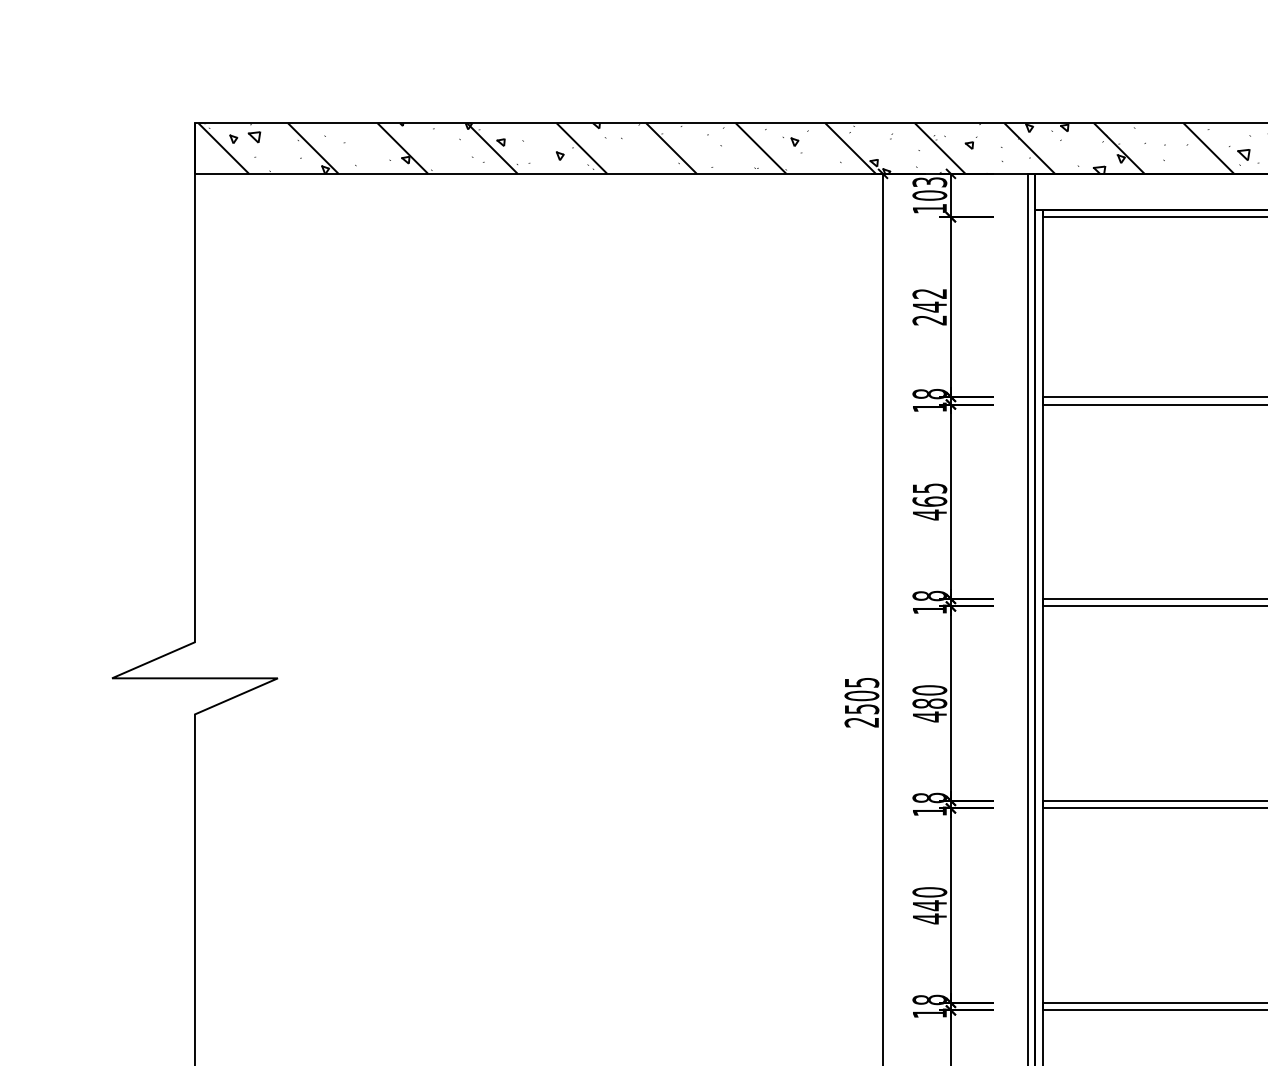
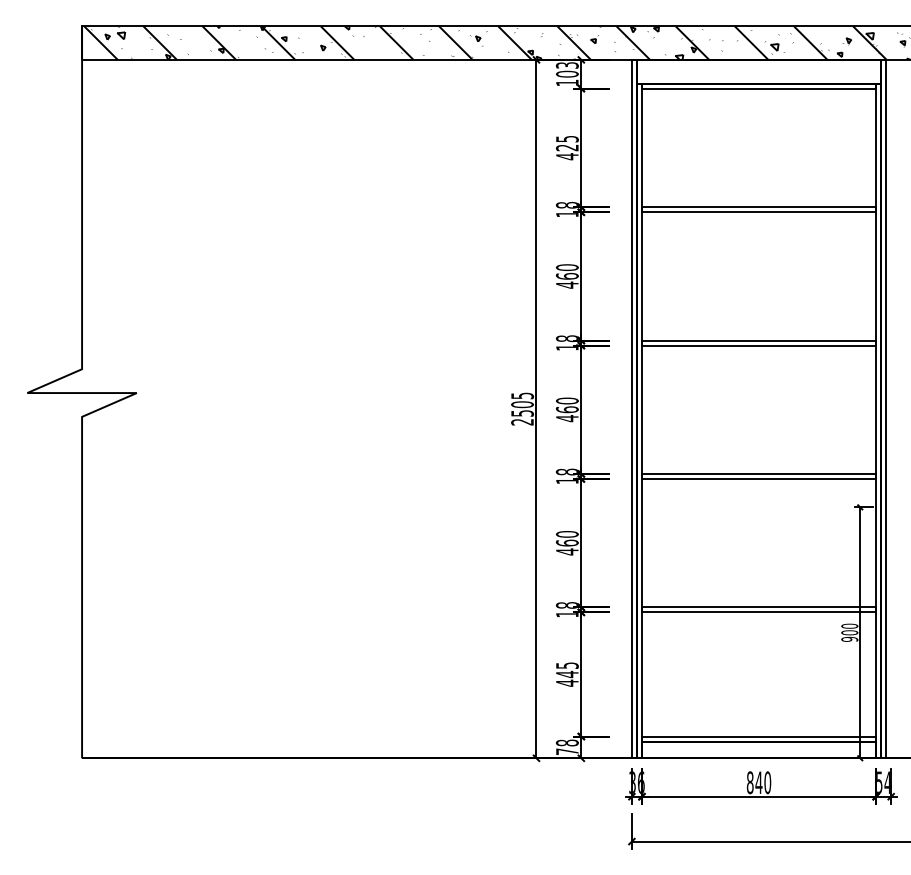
text: (928, 308) -> (566, 148), 242 -> 425
text: (929, 488) -> (567, 267), 465 -> 460
text: (929, 703) -> (567, 409), 480 -> 460
text: (928, 904) -> (566, 542), 440 -> 460

